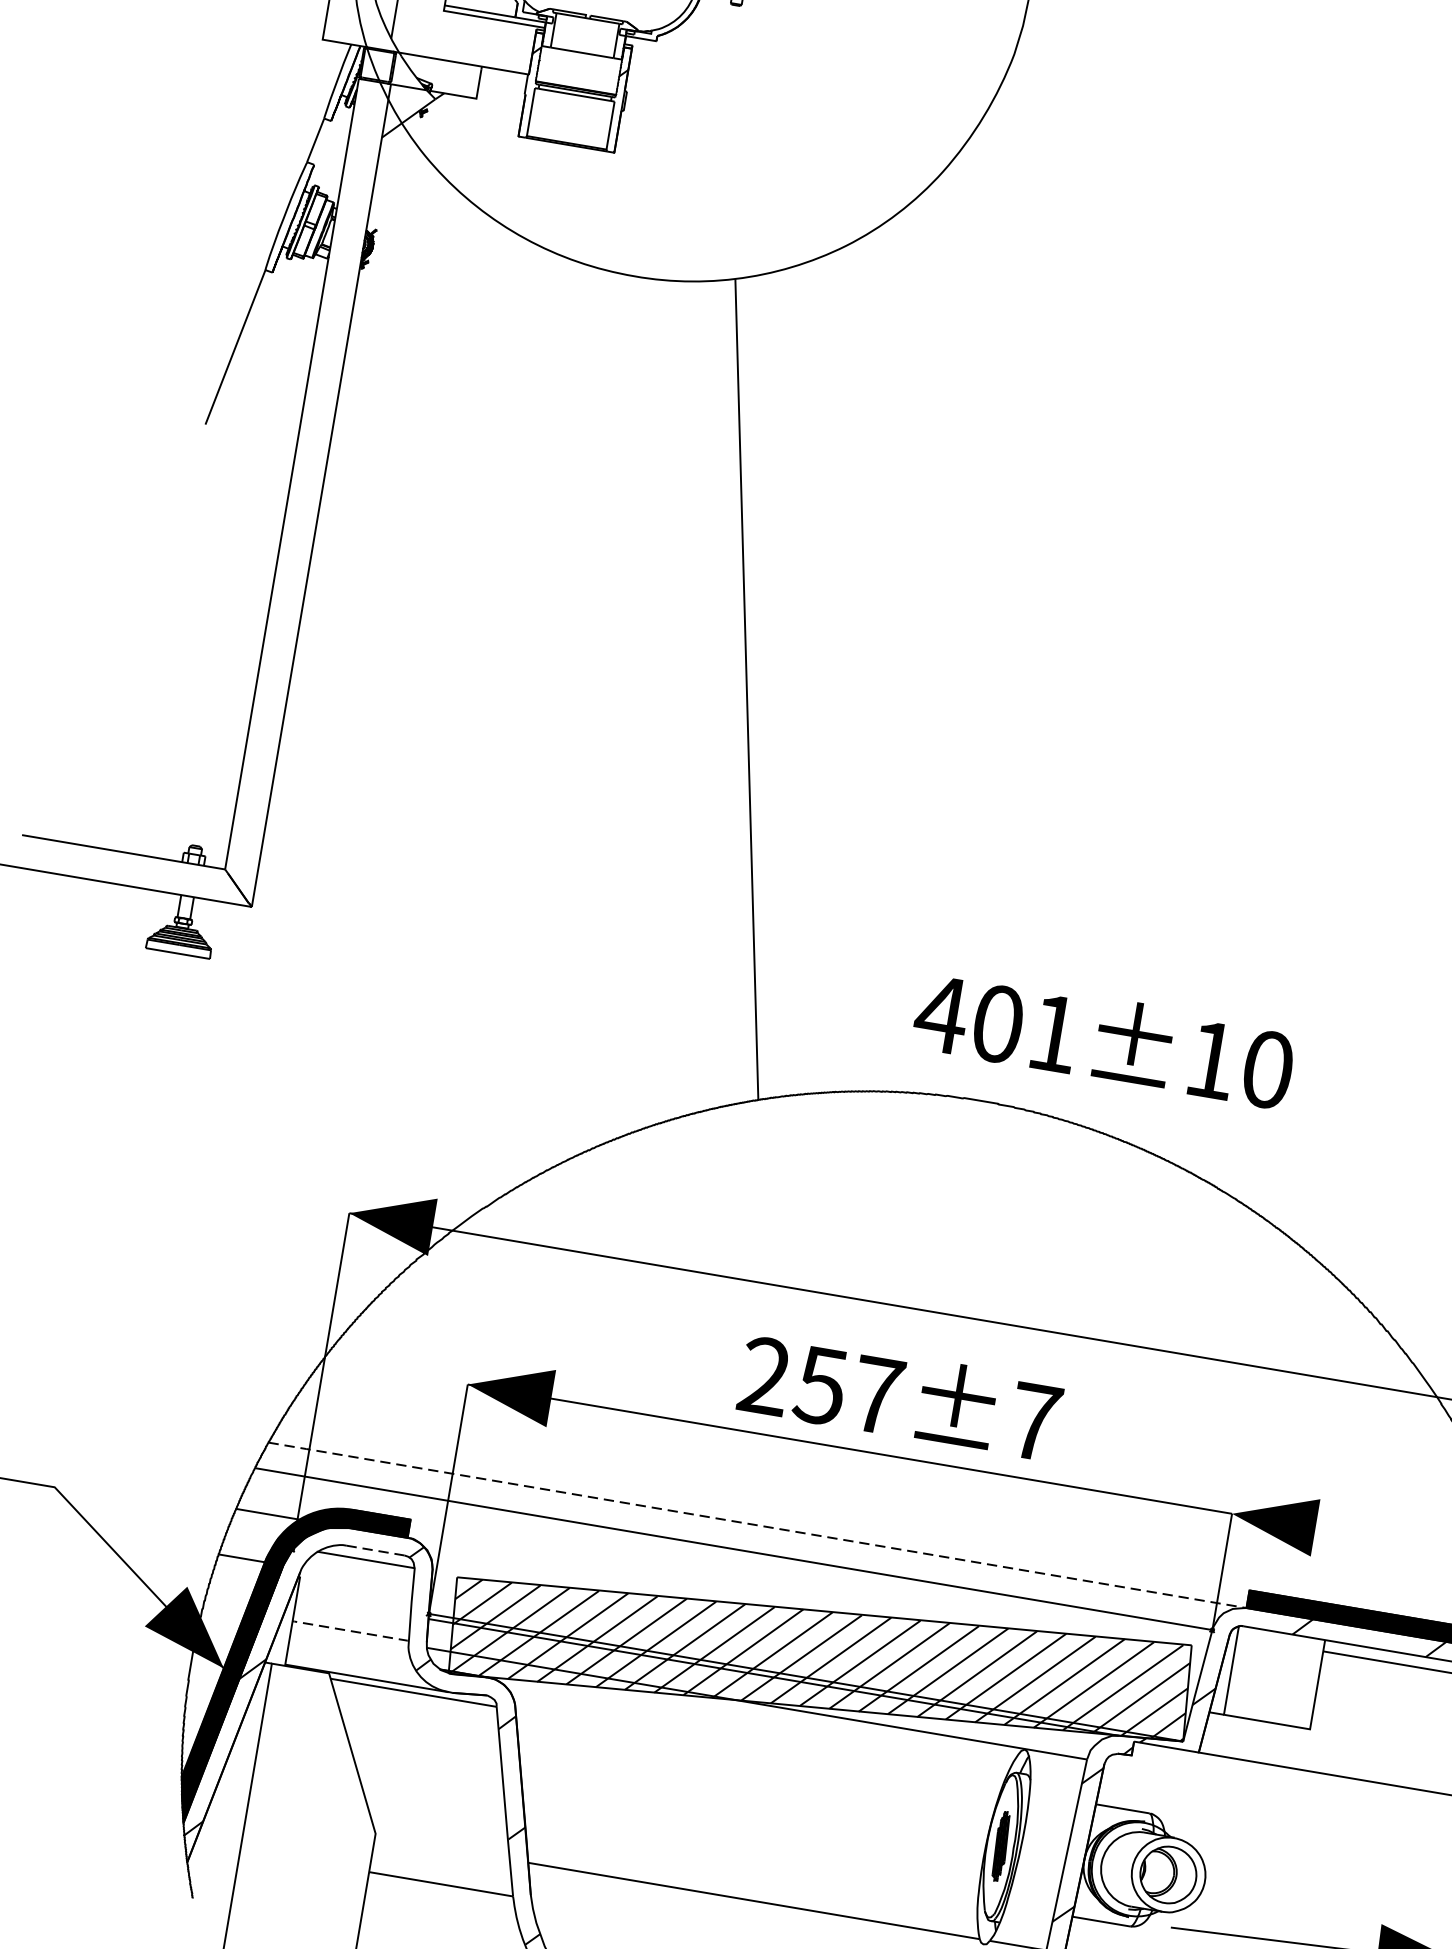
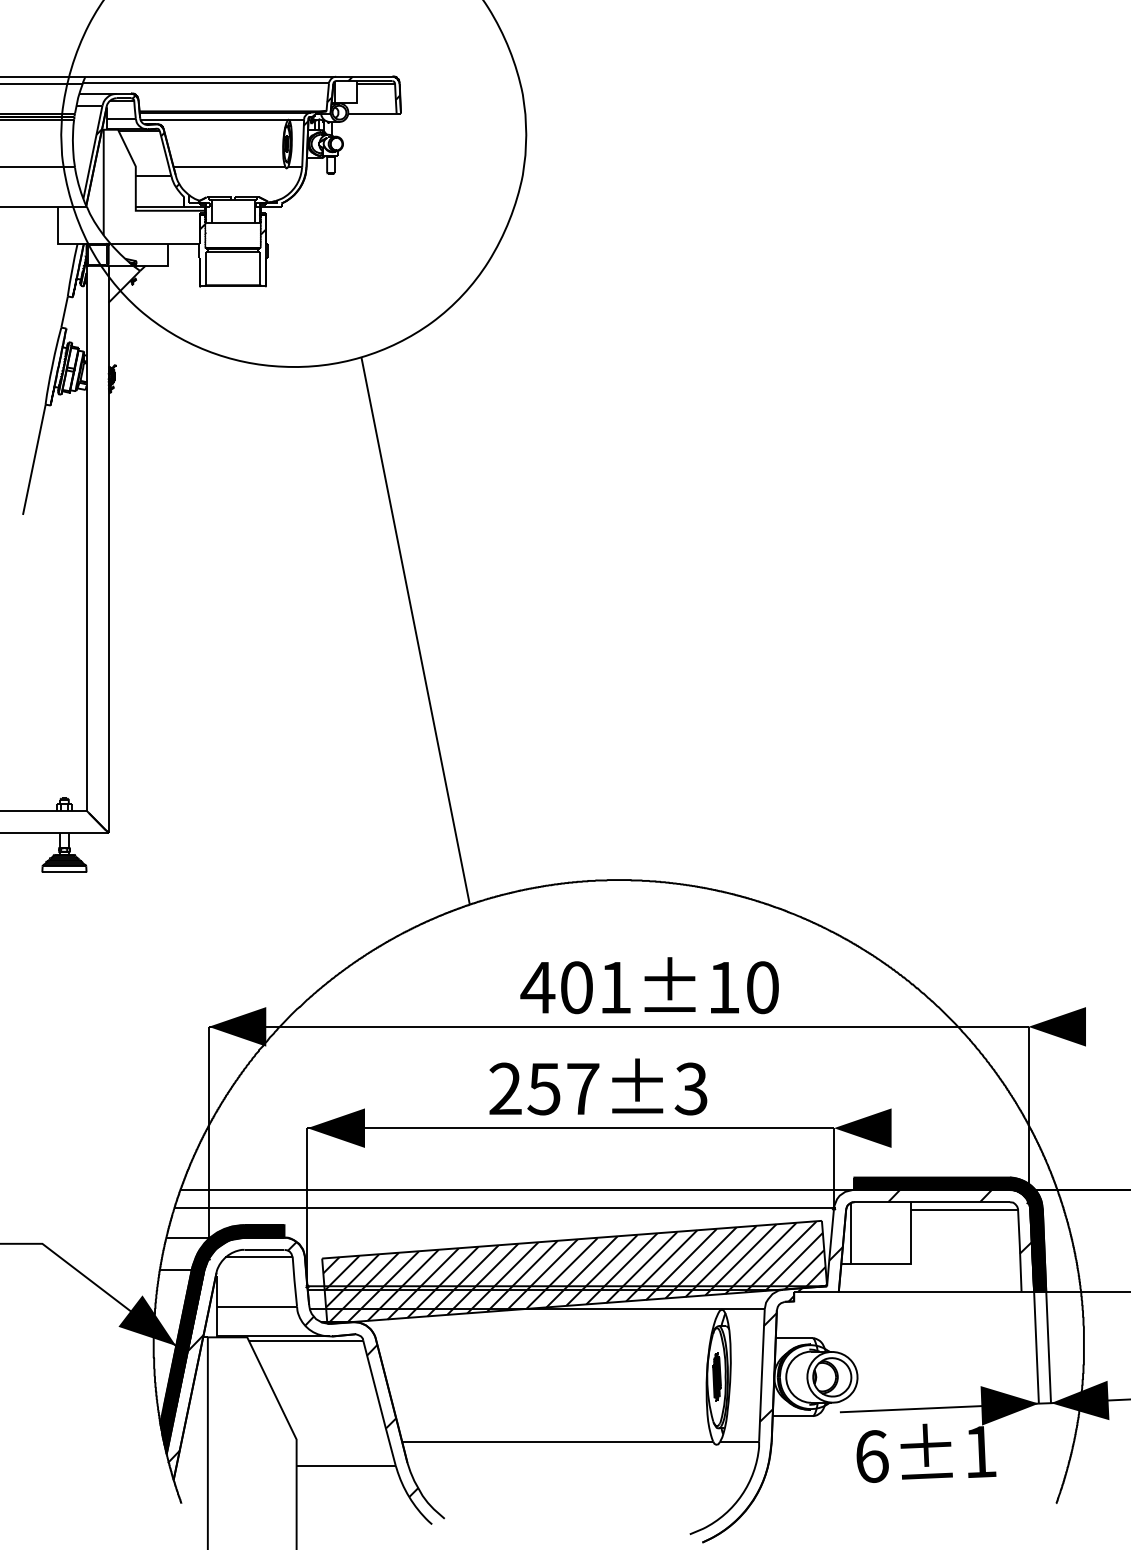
text: (1104, 1038) -> (649, 985), moved
text: (1033, 1420) -> (690, 1088), 257±7 -> 257±3
line: (757, 1525) -> (517, 1189), dashed -> solid
line: (375, 1550) -> (264, 1249), dashed -> solid
line: (350, 1630) -> (256, 1306), dashed -> solid

